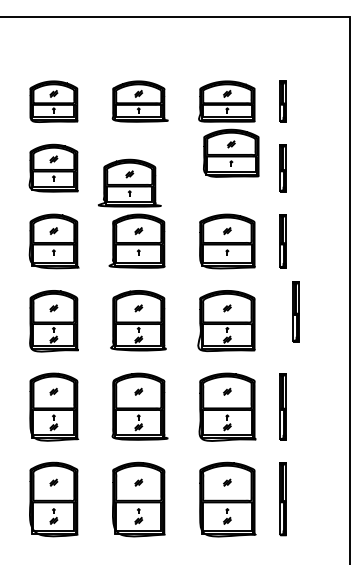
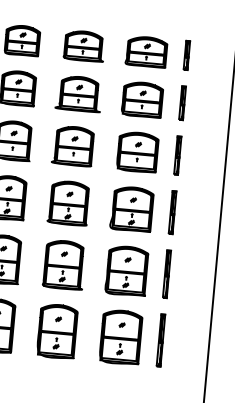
part: (231, 152) -> (142, 99), moved
part: (129, 182) -> (78, 93), moved
part: (295, 311) -> (172, 212), moved

